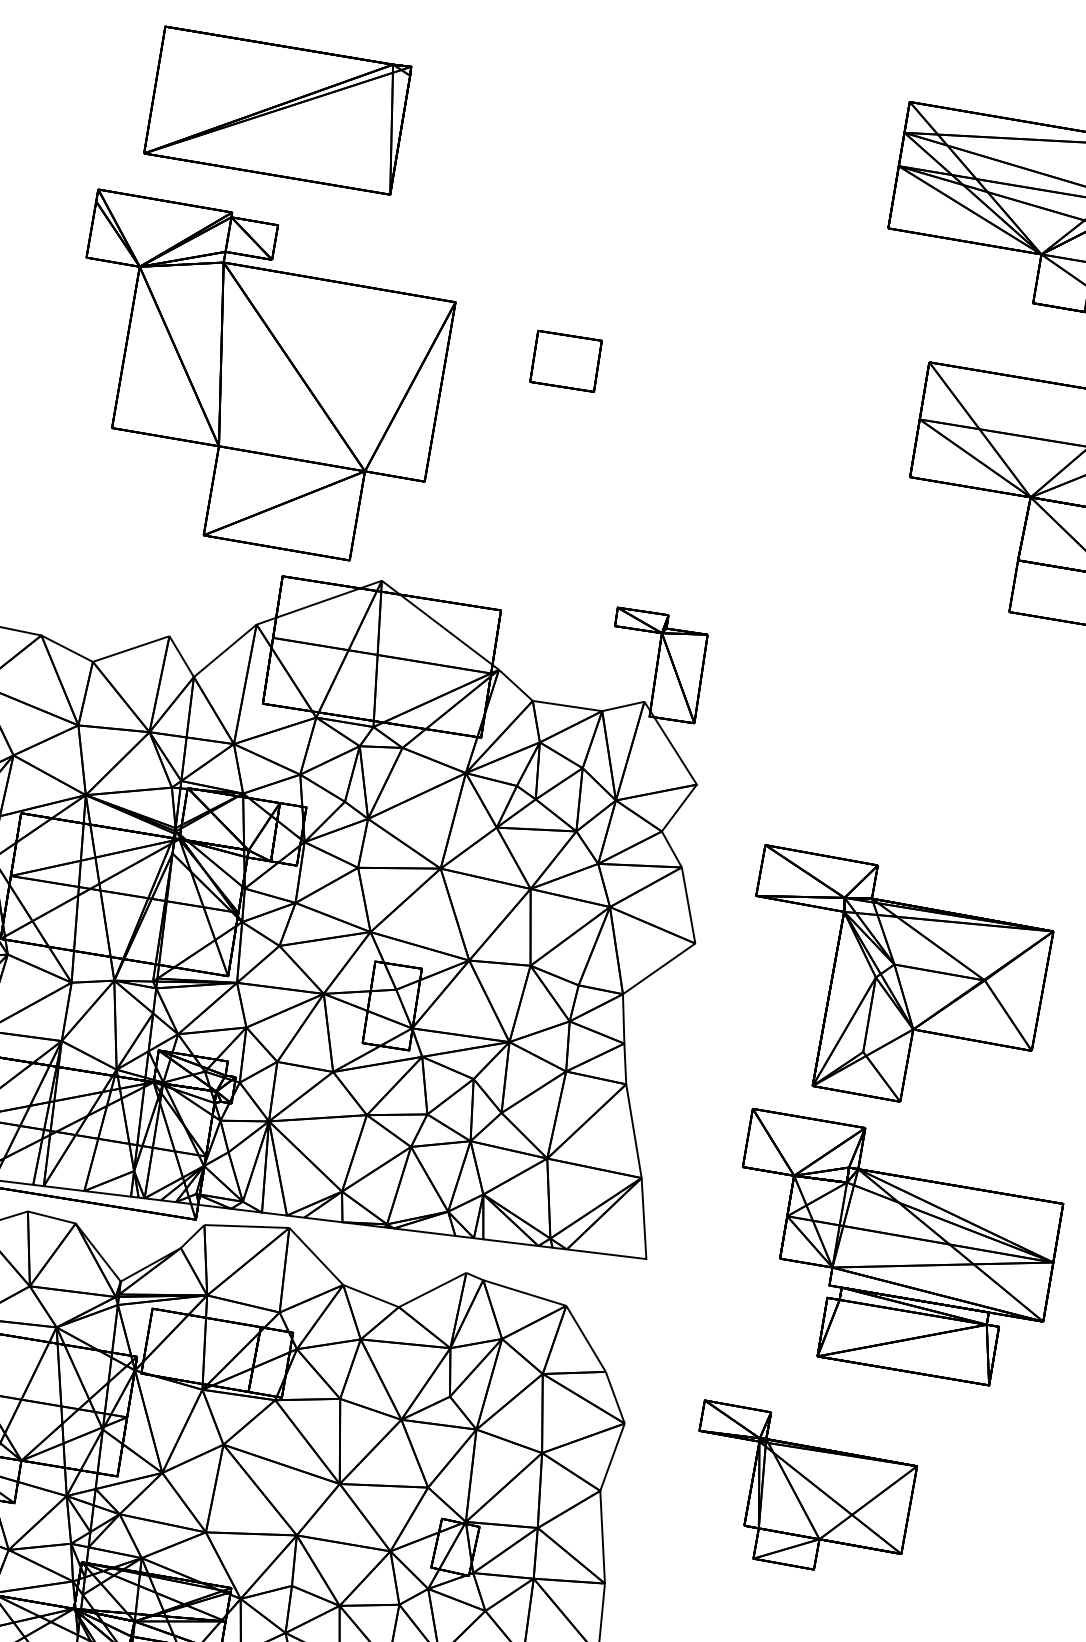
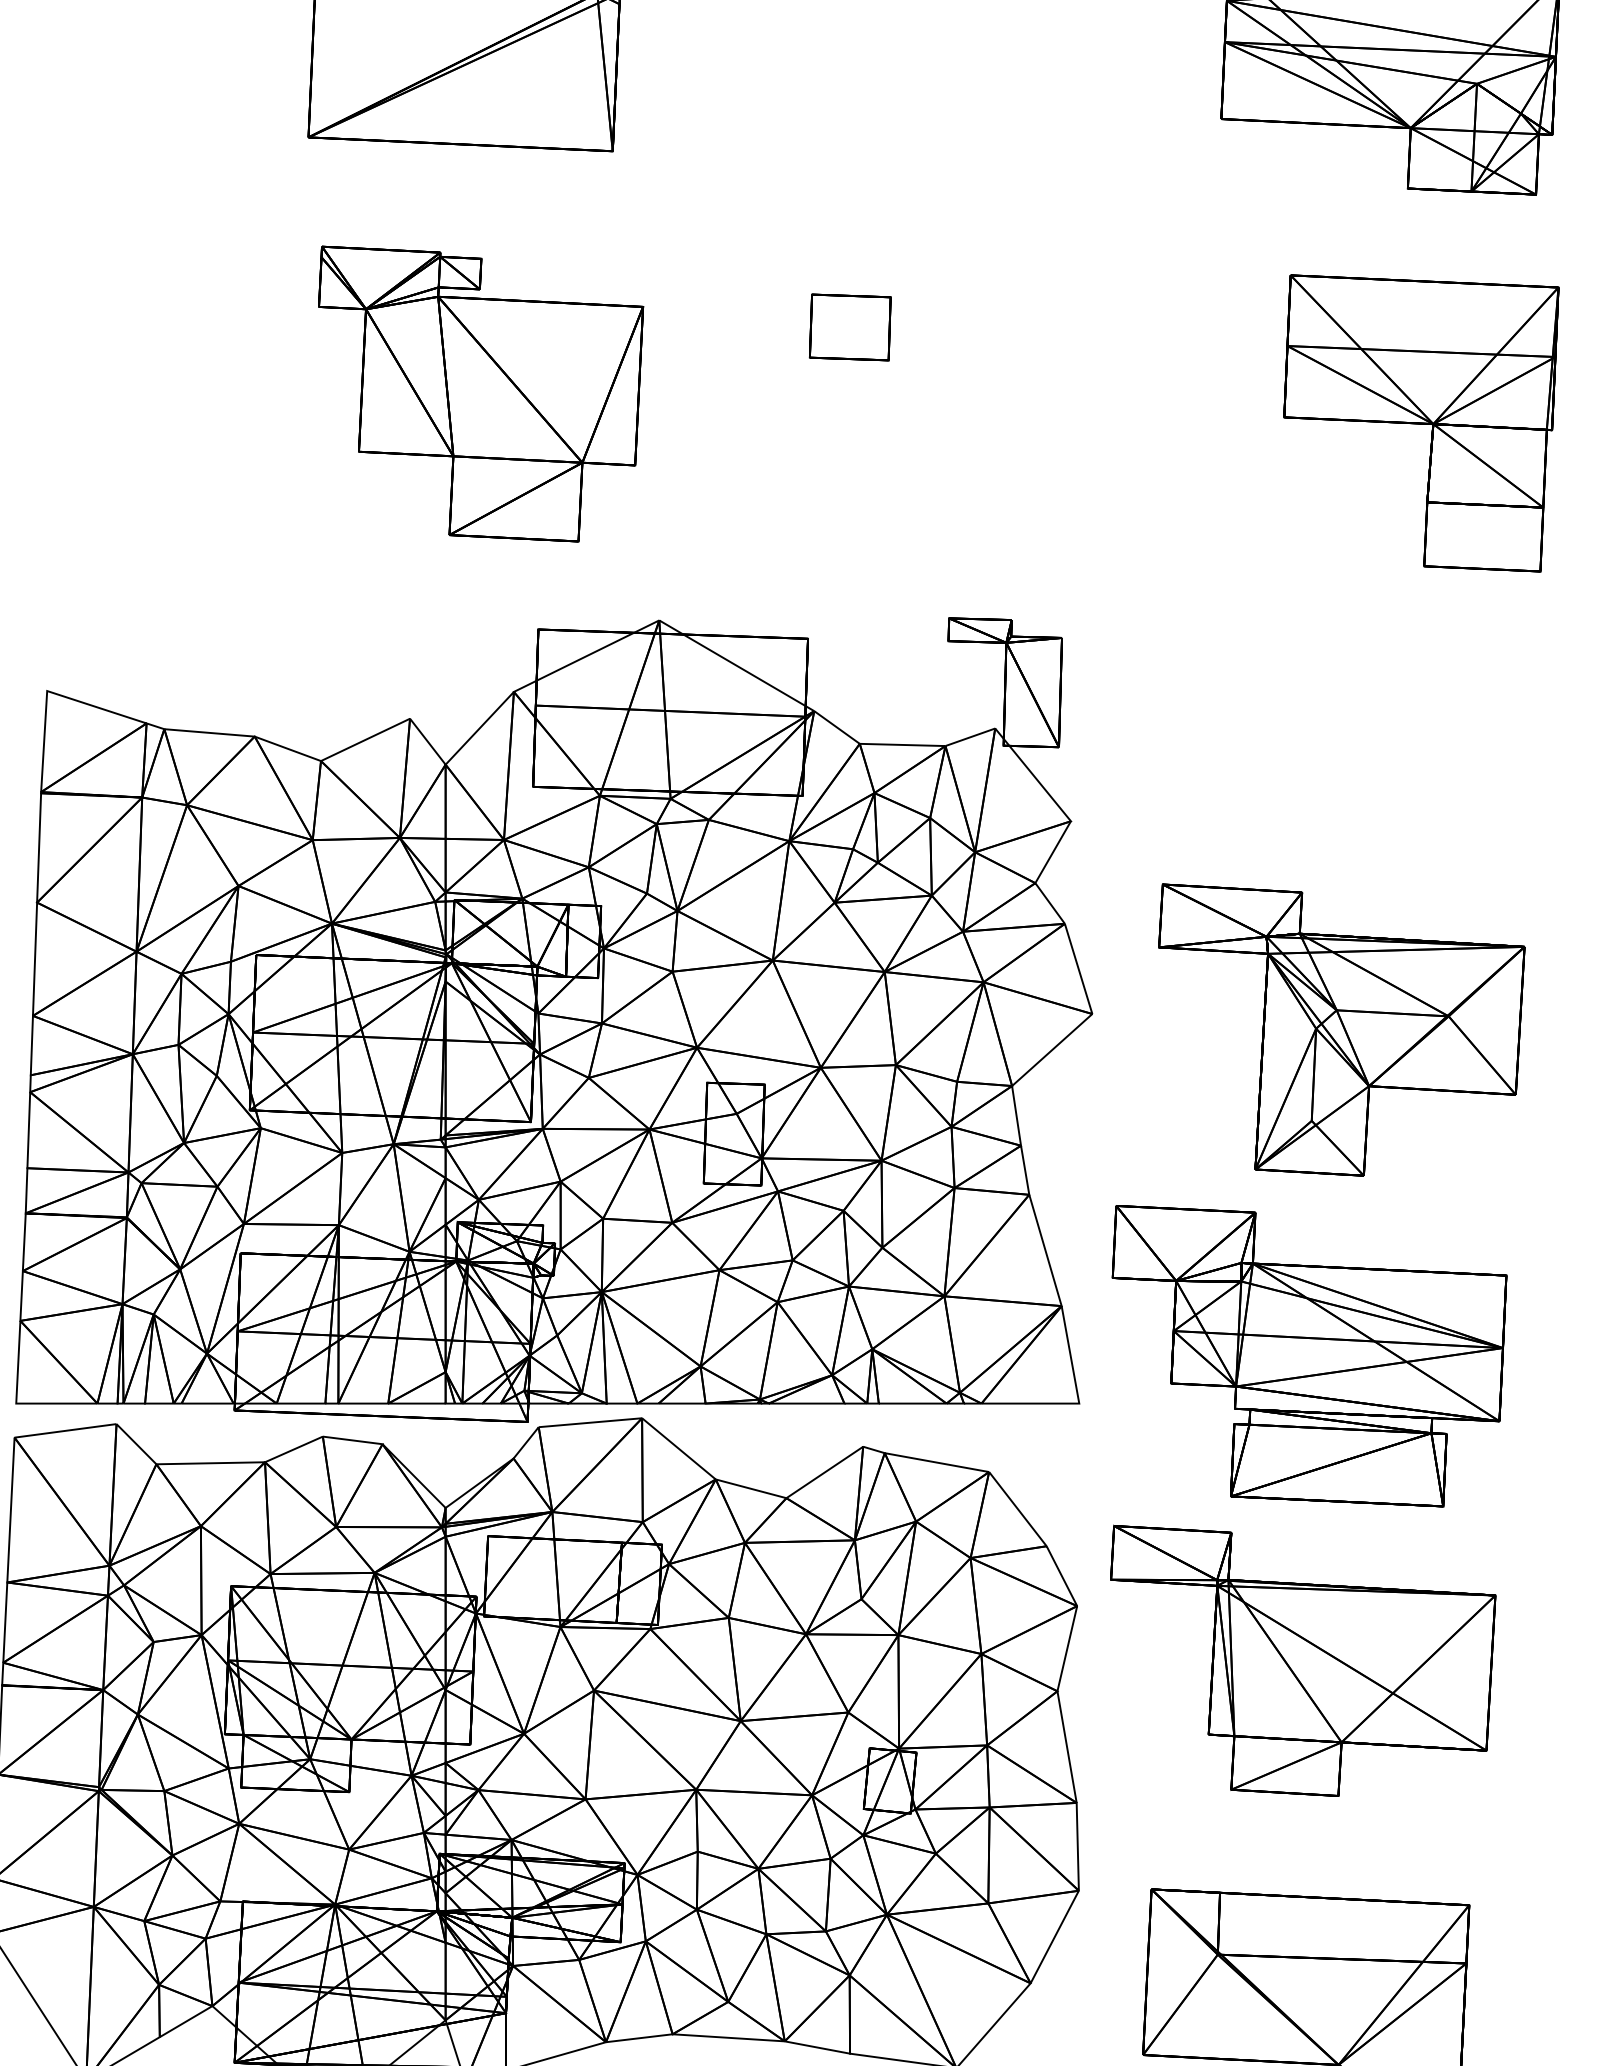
part: (259, 378) -> (481, 393), size x0.71
part: (895, 1250) -> (1309, 1356), moved
part: (803, 1490) -> (1303, 1660), size x1.43

